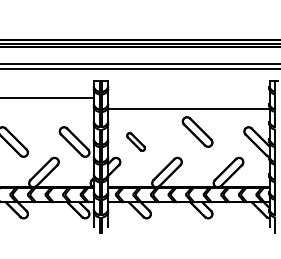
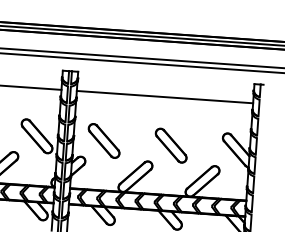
line: (188, 109) -> (164, 97), moved
part: (197, 131) -> (171, 145), moved
part: (135, 141) -> (103, 140), size x1.67

